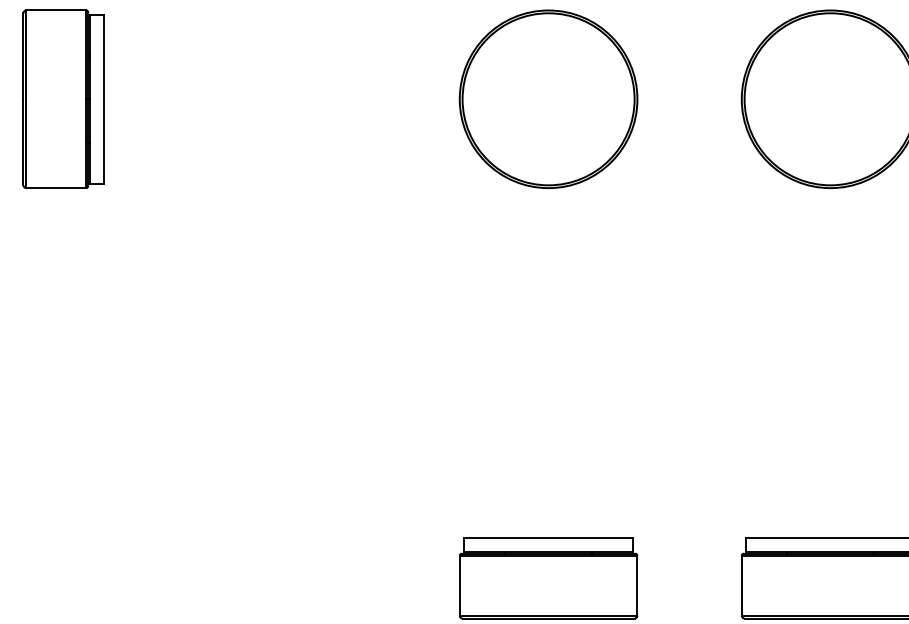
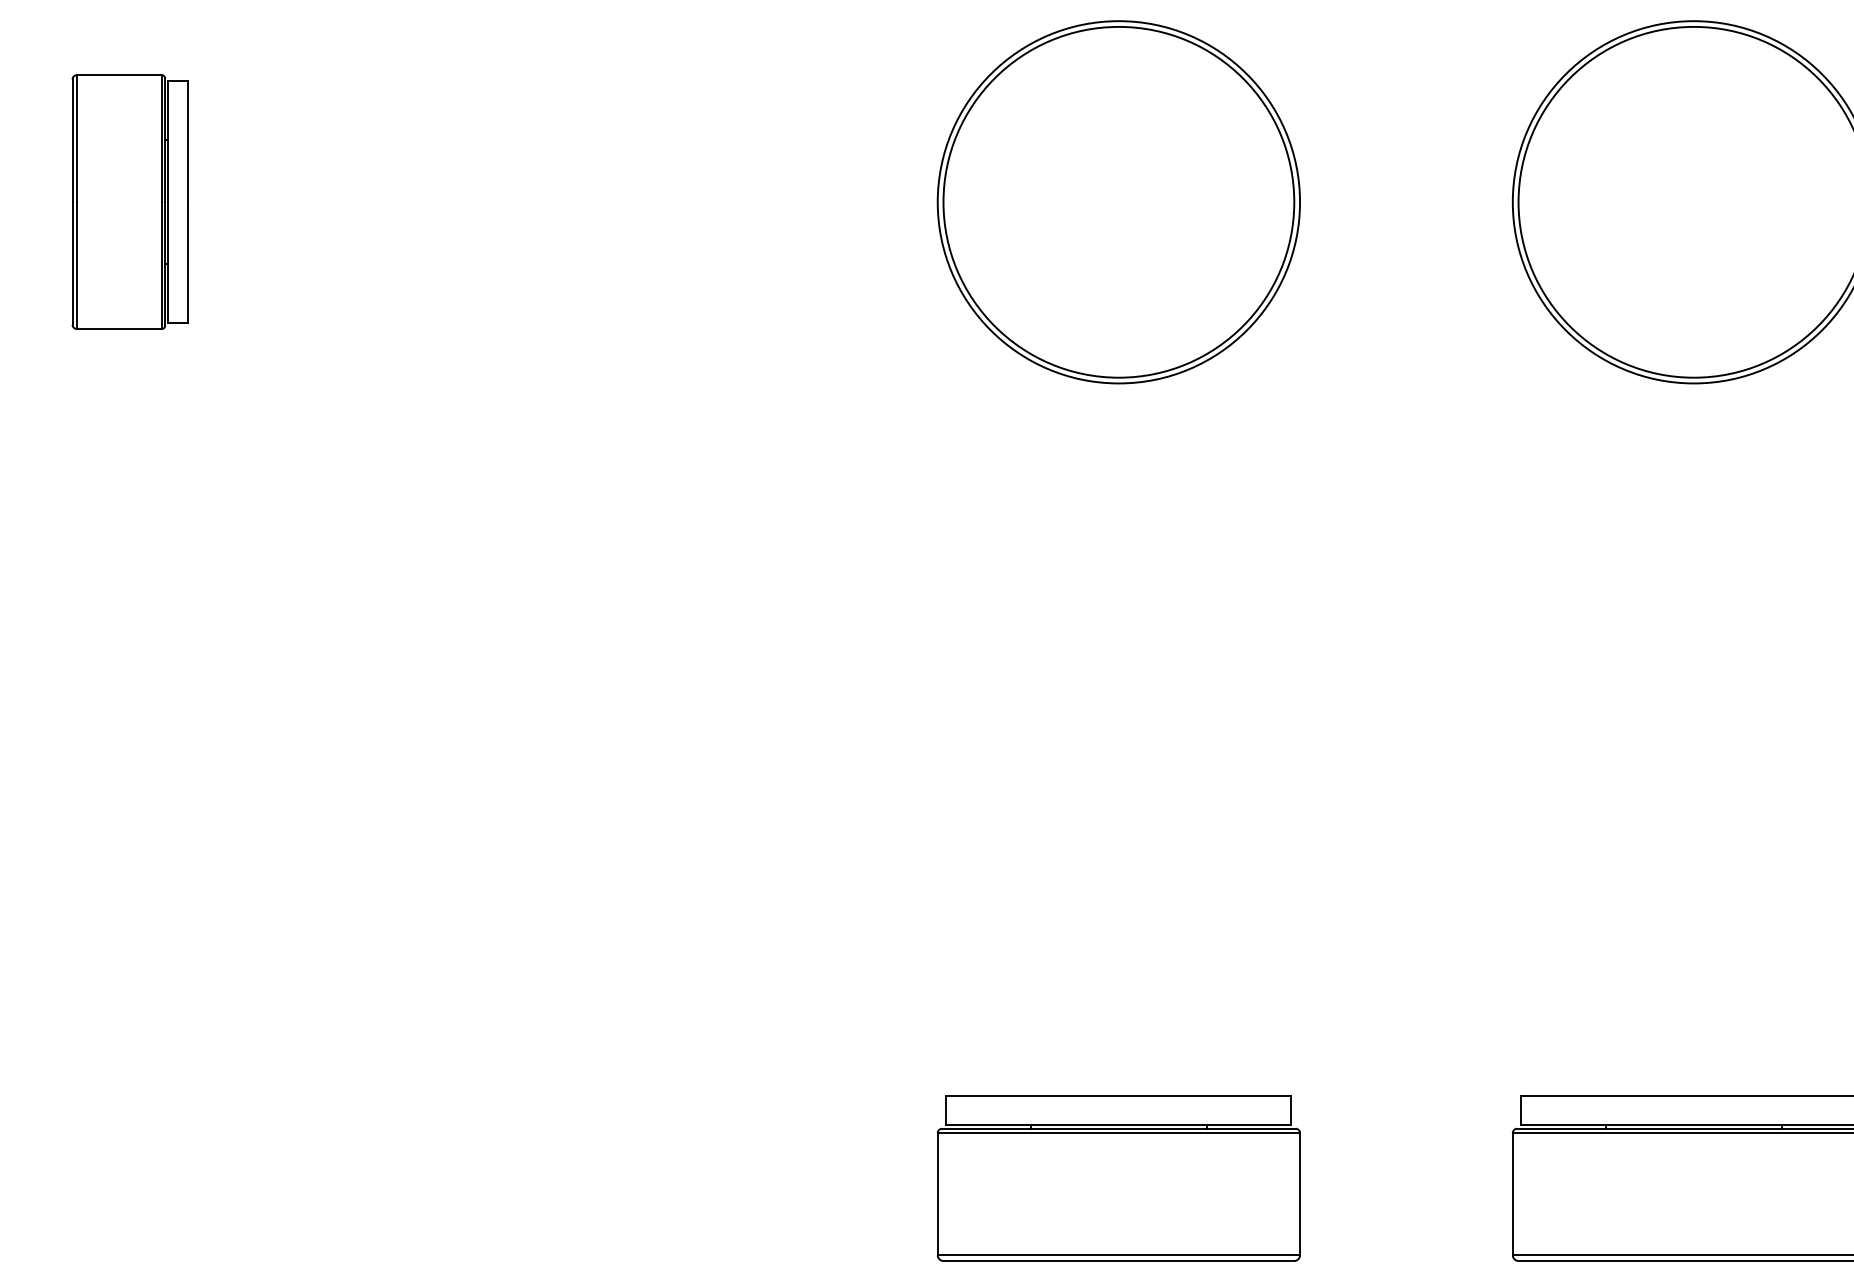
part: (63, 98) -> (129, 200), size x0.7

